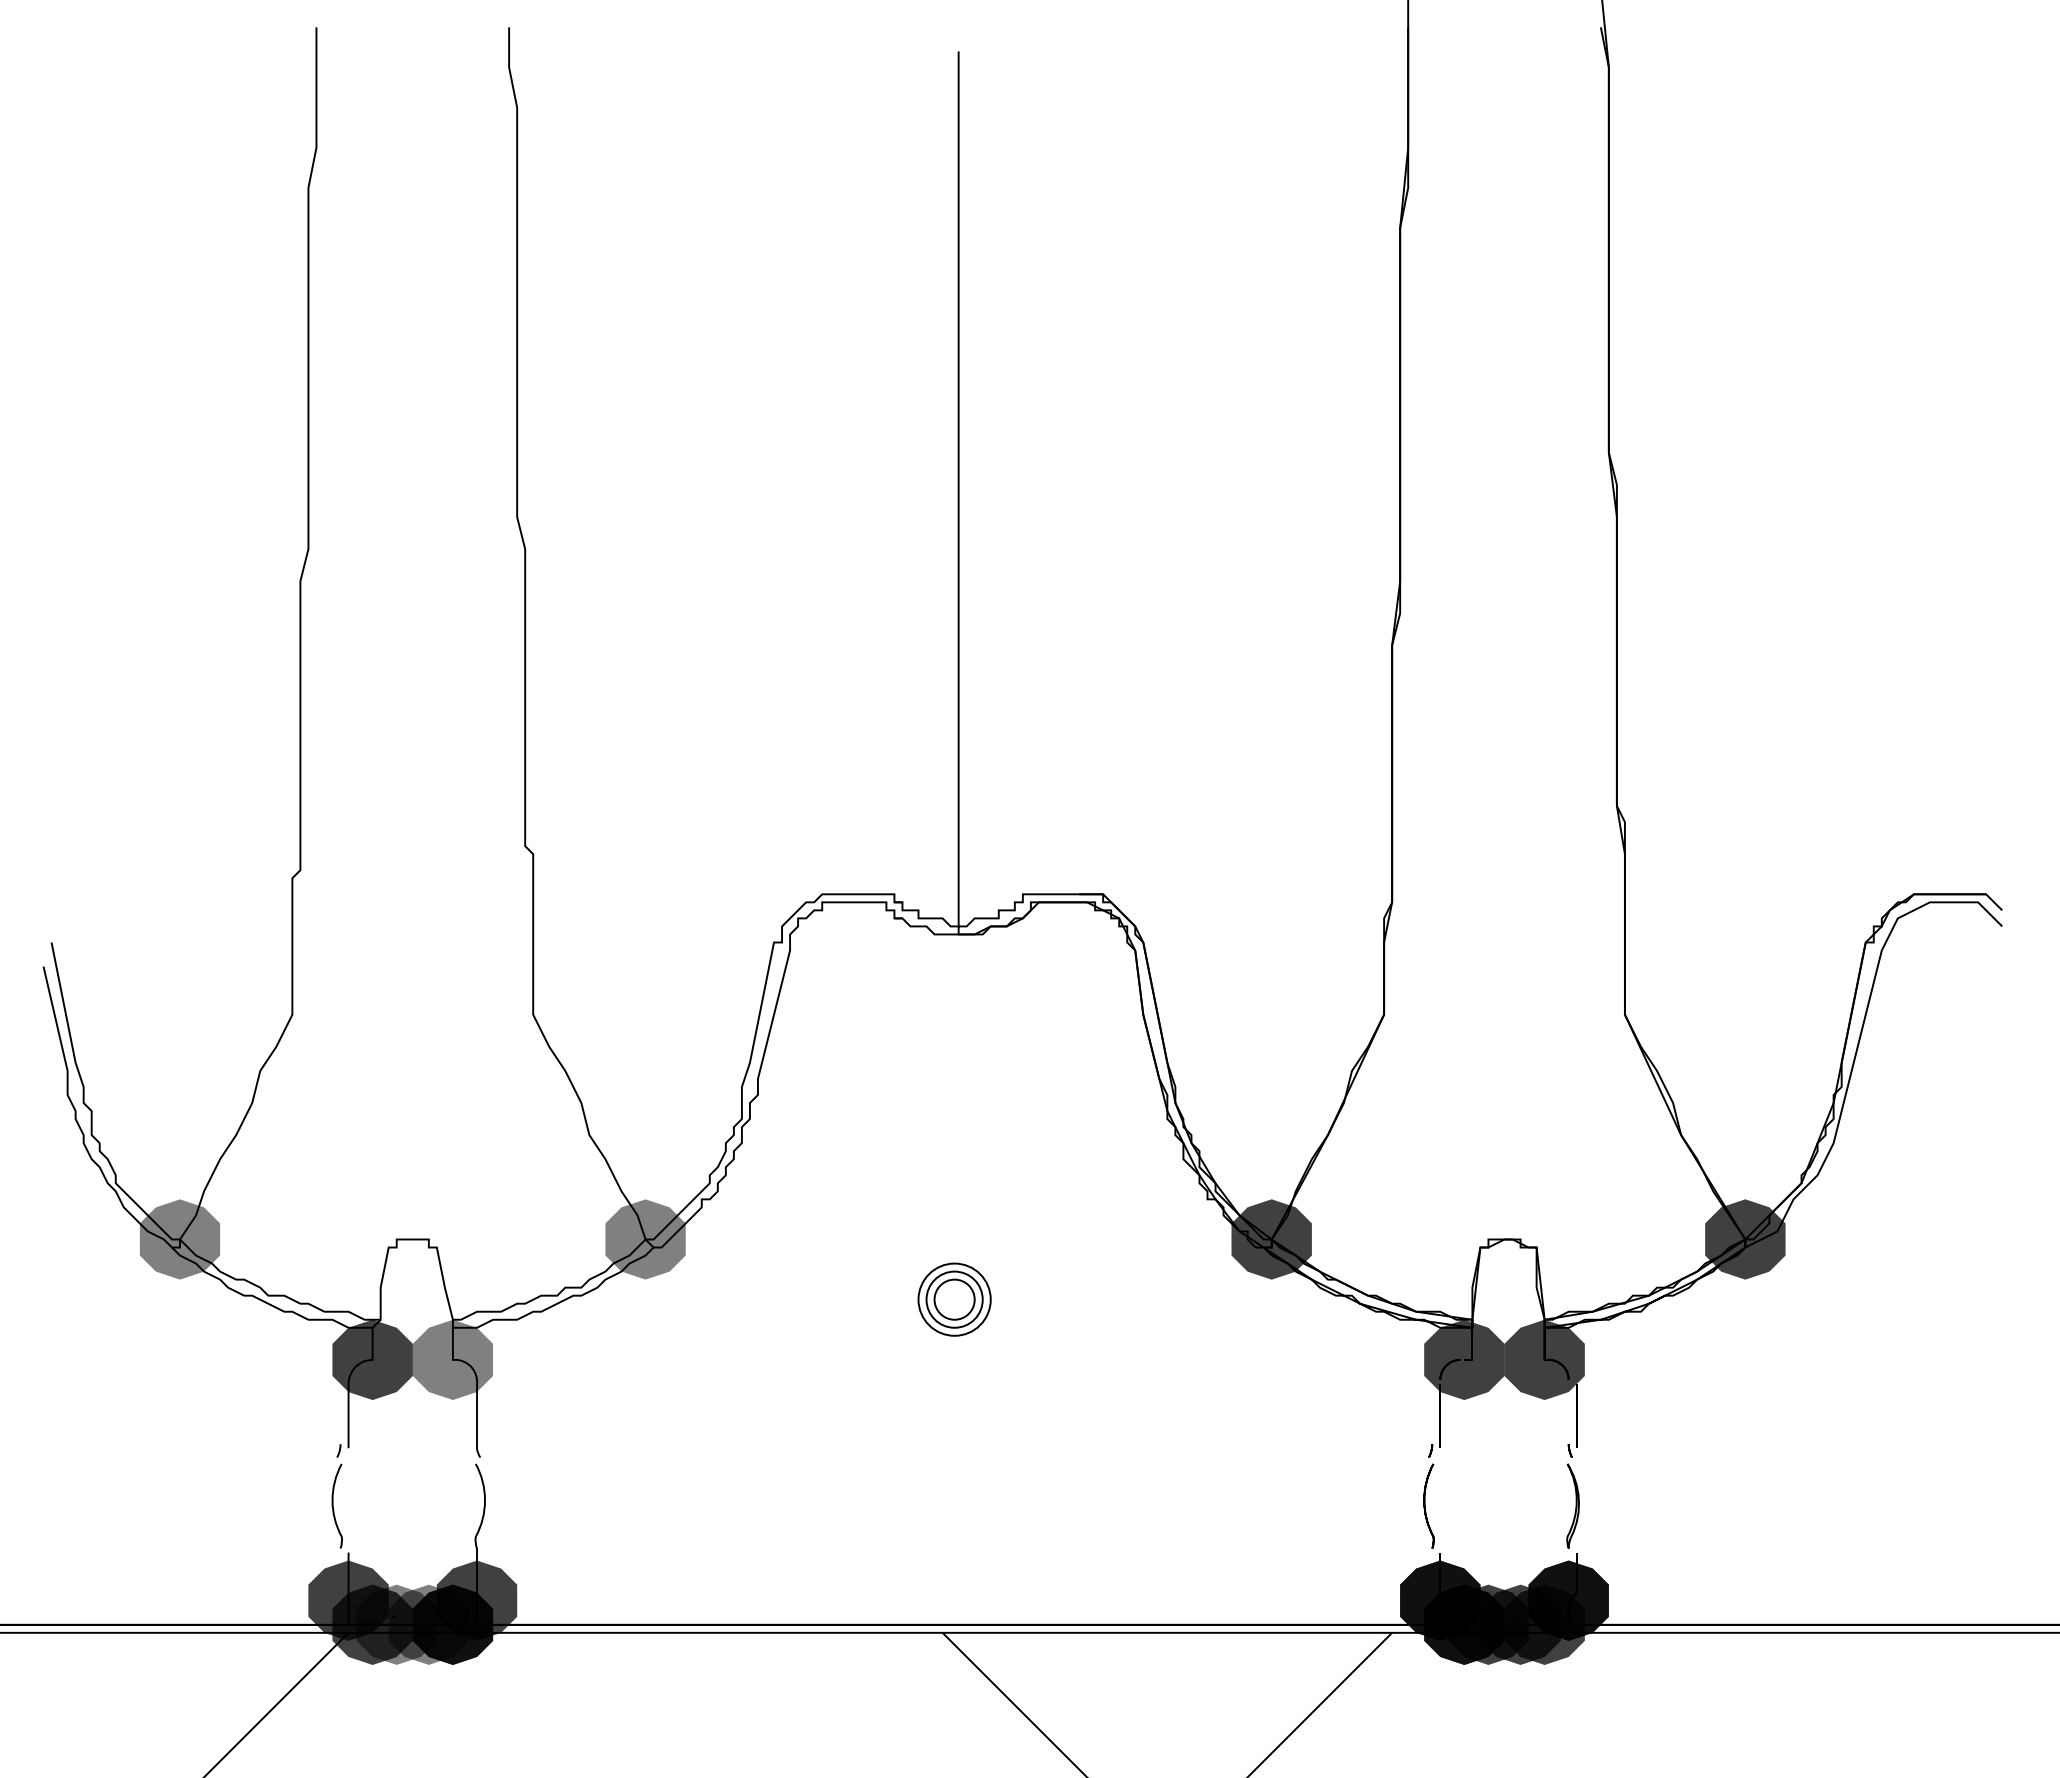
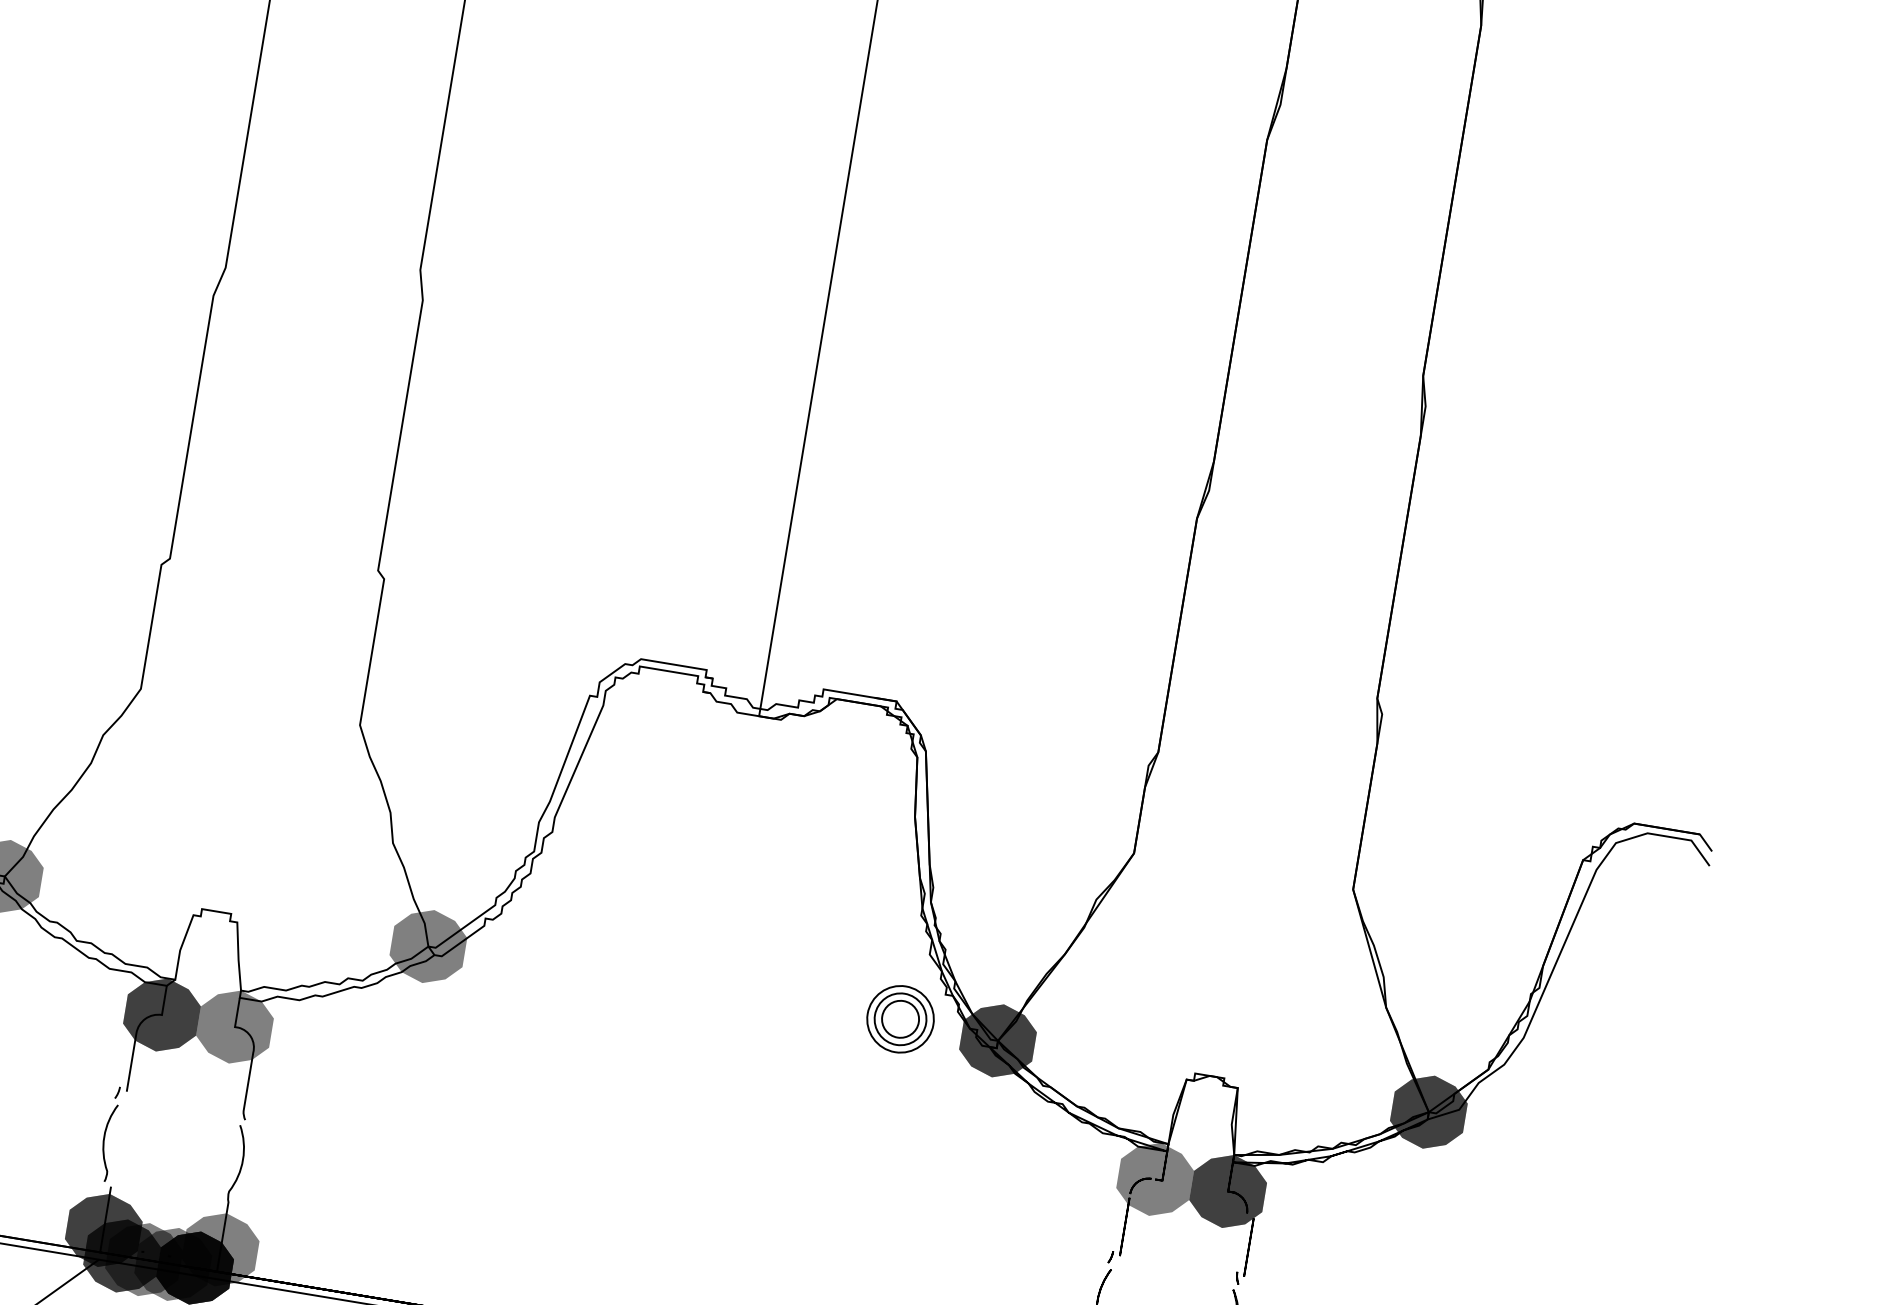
part: (954, 1299) -> (900, 1019), moved
fill: (1464, 1359) -> (1155, 1179), removed
fill: (476, 1600) -> (220, 1249), removed

